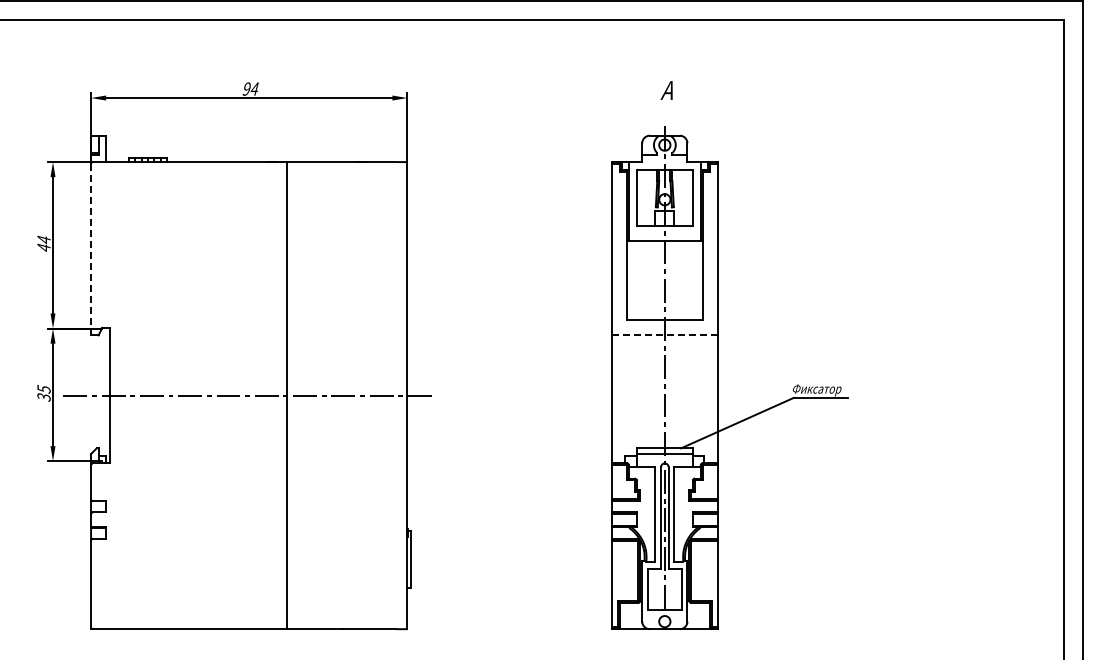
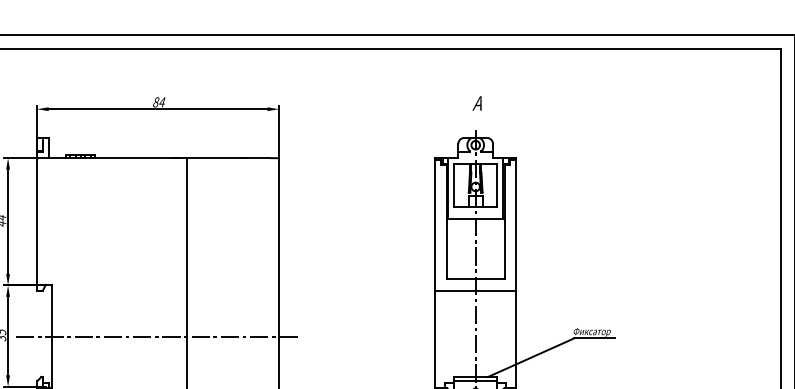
text: (246, 88) -> (155, 101), 94 -> 84
line: (91, 249) -> (37, 224), dashed -> solid
line: (664, 335) -> (475, 290), dashed -> solid

